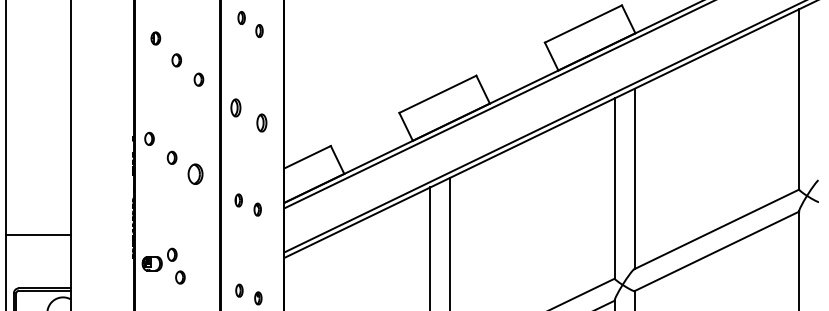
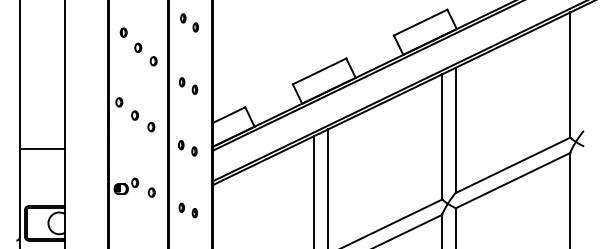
part: (249, 114) -> (188, 85), size x0.71
part: (195, 175) -> (151, 127), size x0.62
line: (37, 235) -> (41, 149), moved
part: (179, 277) -> (151, 192), moved

